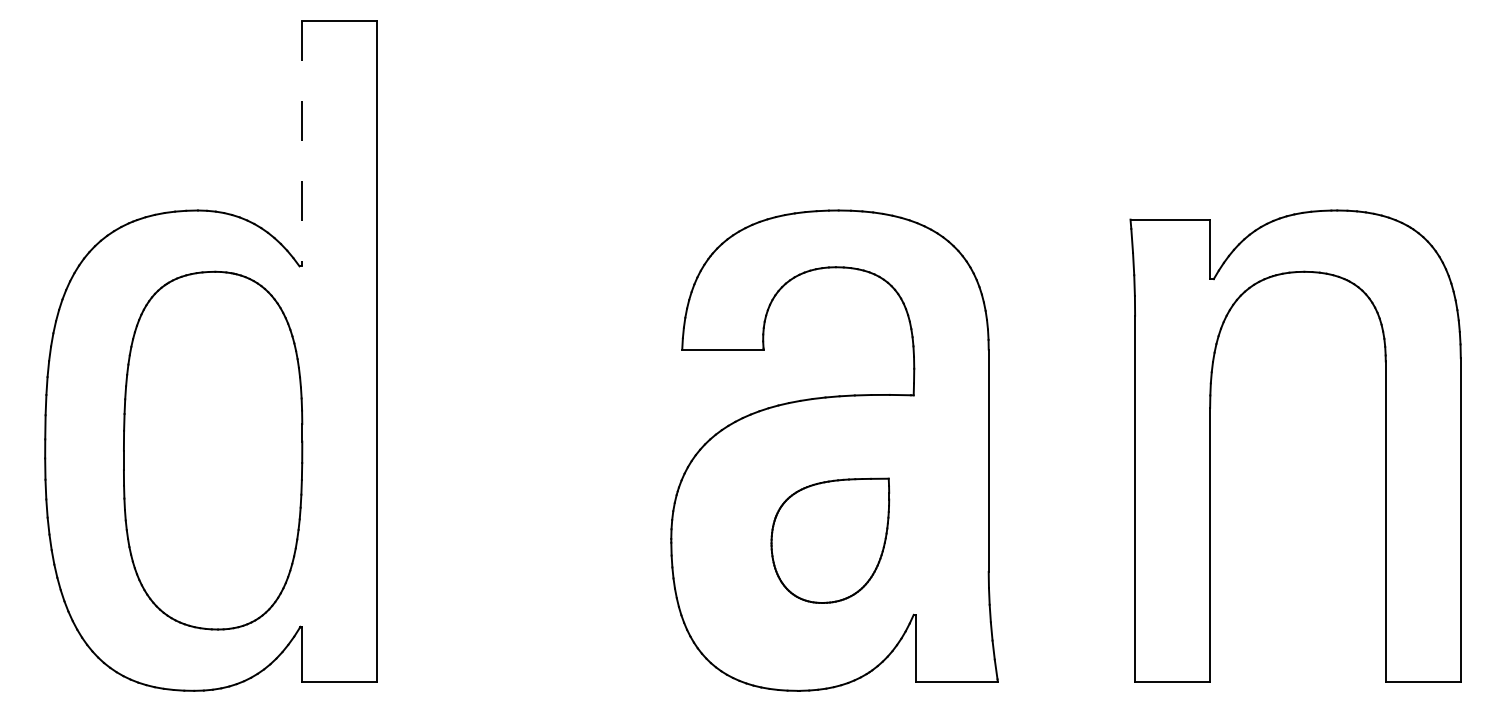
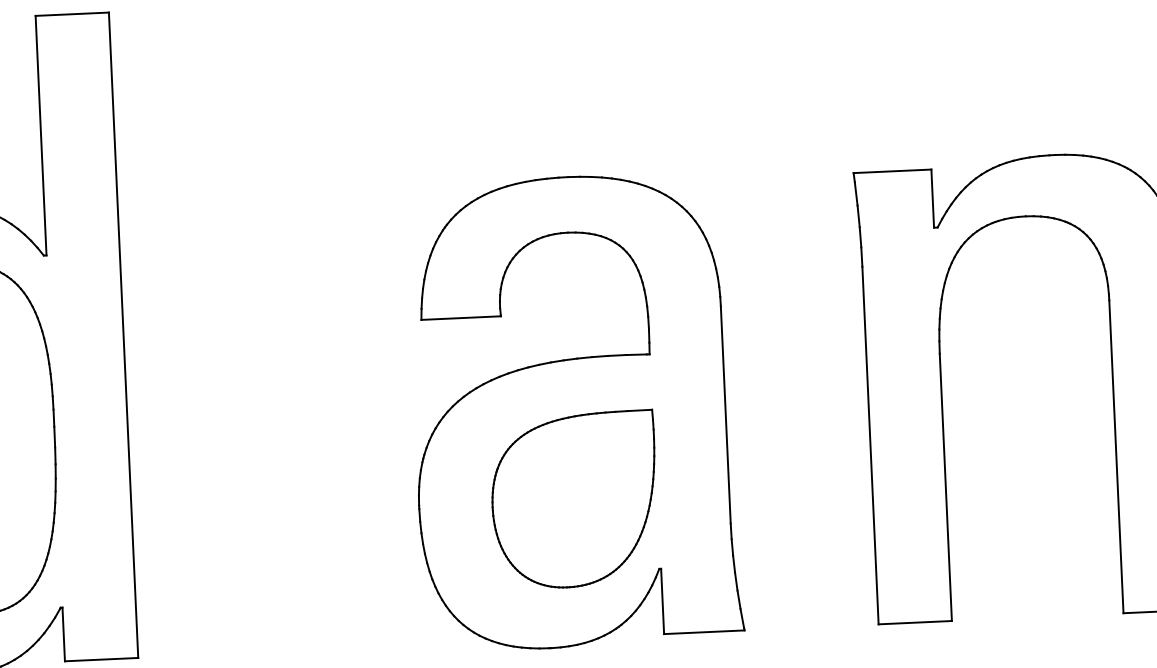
line: (302, 143) -> (41, 135), dashed -> solid
part: (830, 540) -> (574, 499), size x1.43

